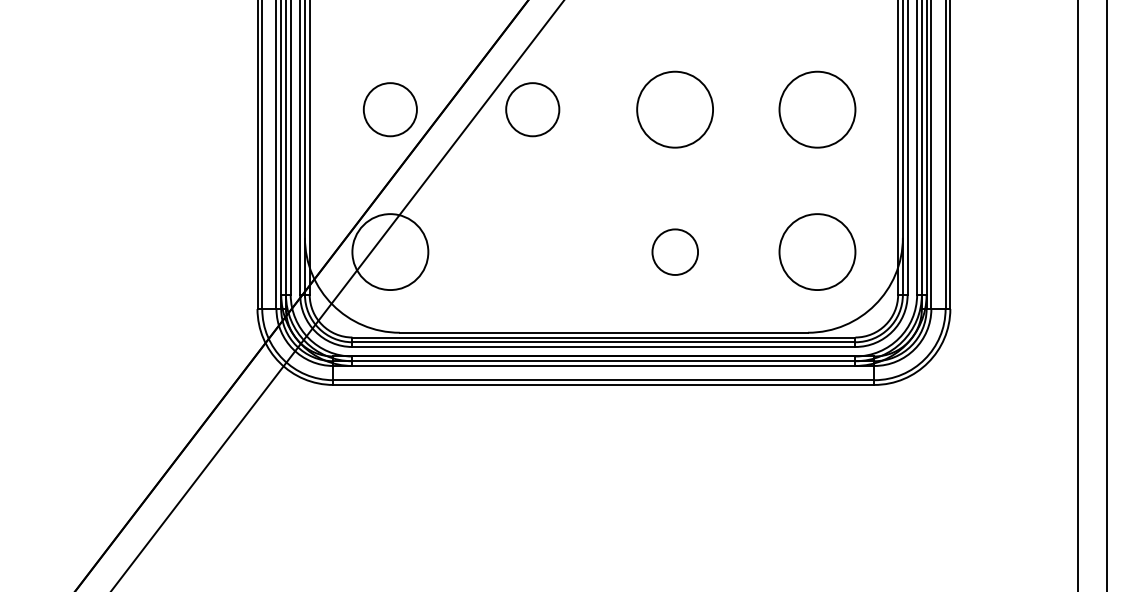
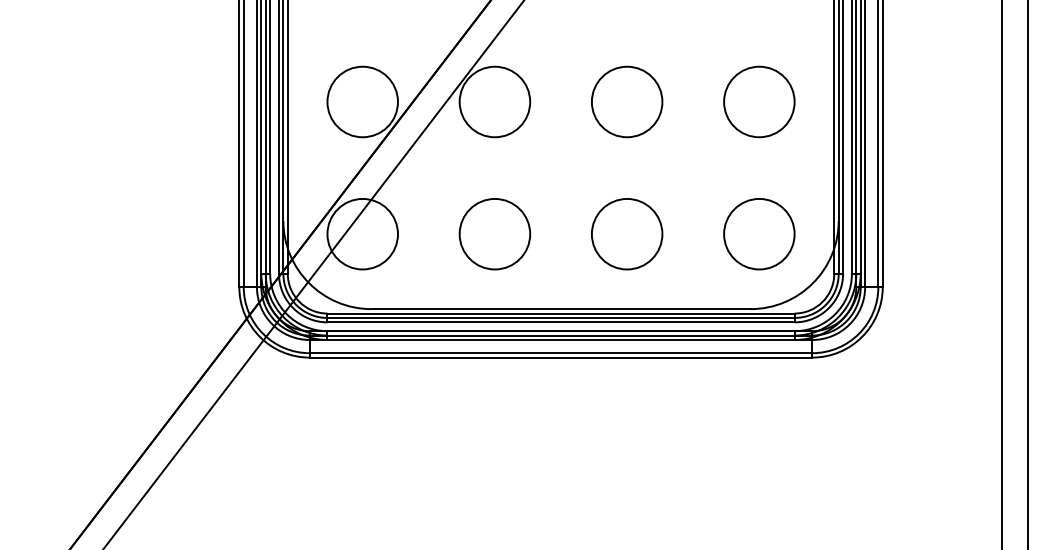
circle: (390, 109) -> (362, 101), size x1.43
circle: (532, 109) -> (494, 101), size x1.43
circle: (532, 252) -> (494, 234), added
circle: (675, 252) -> (627, 234), size x1.67

